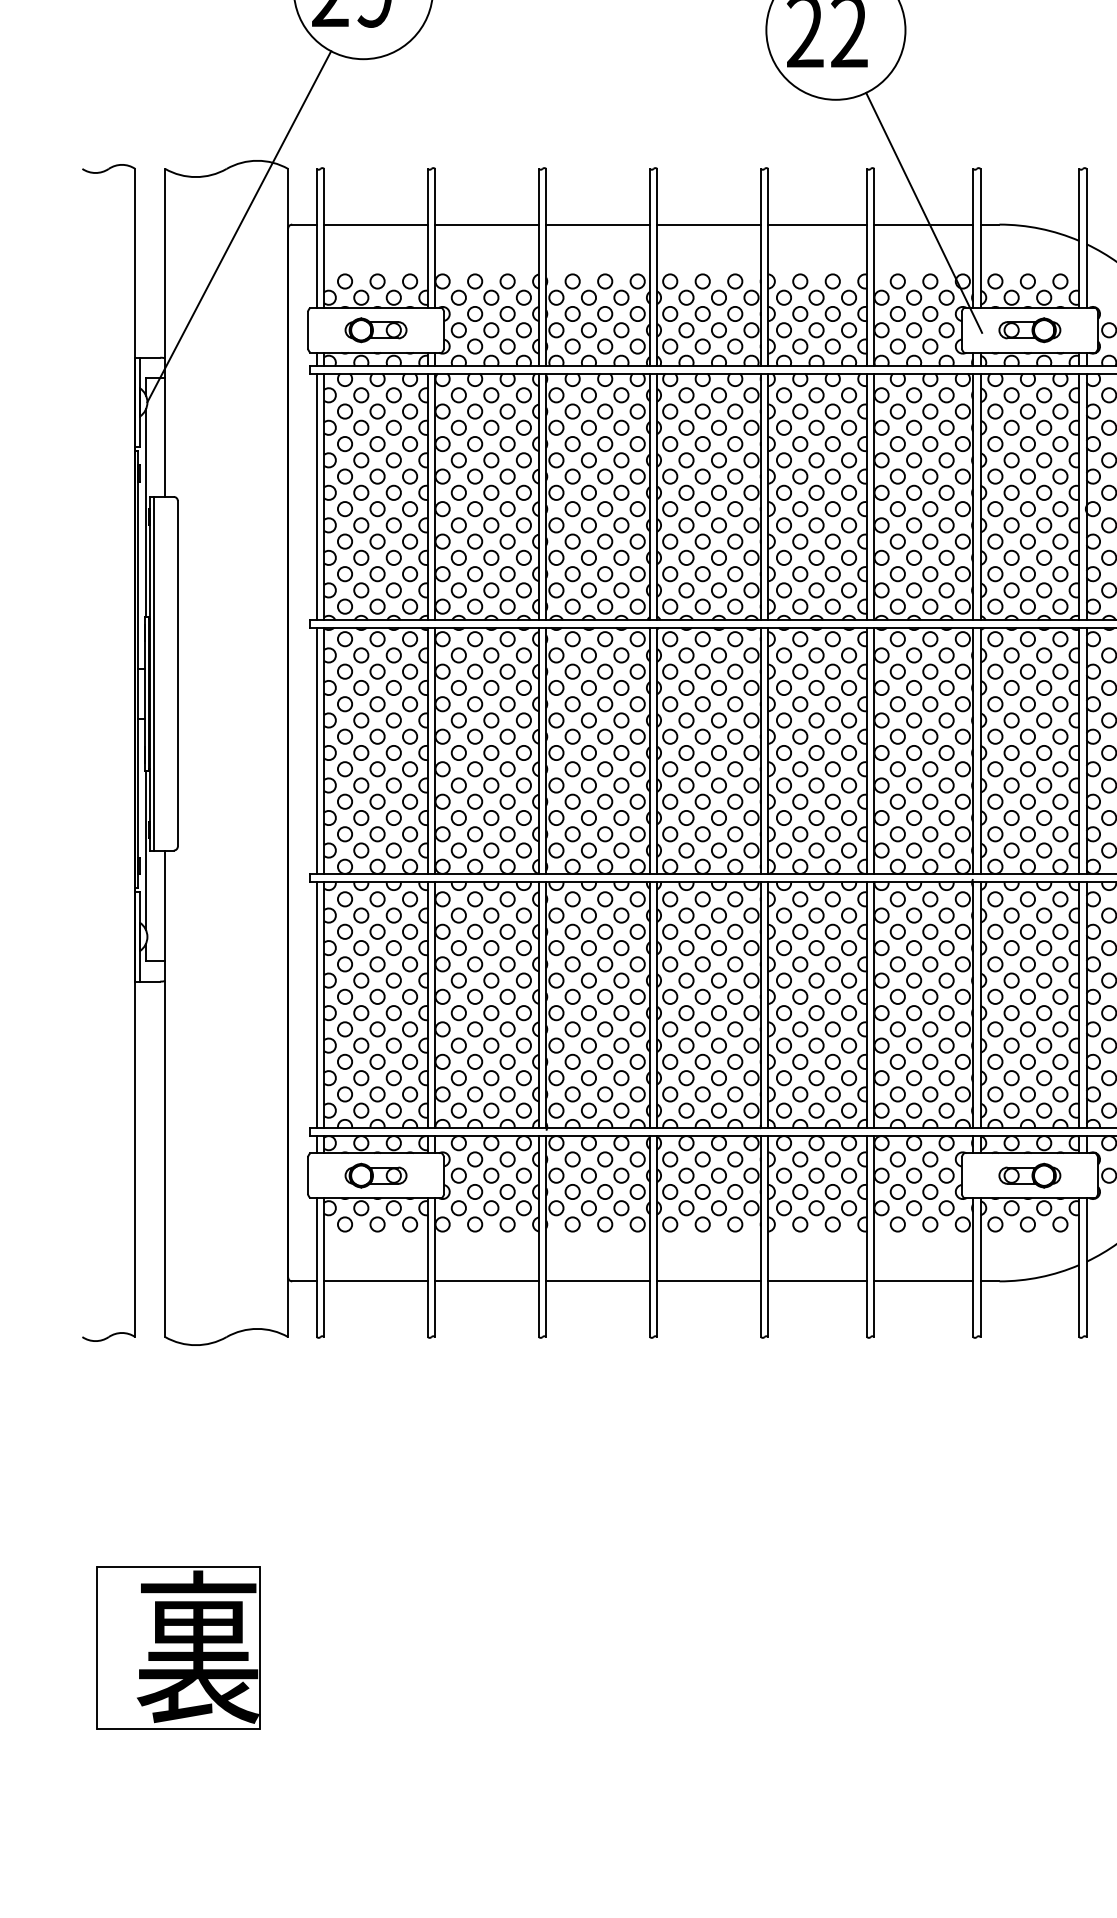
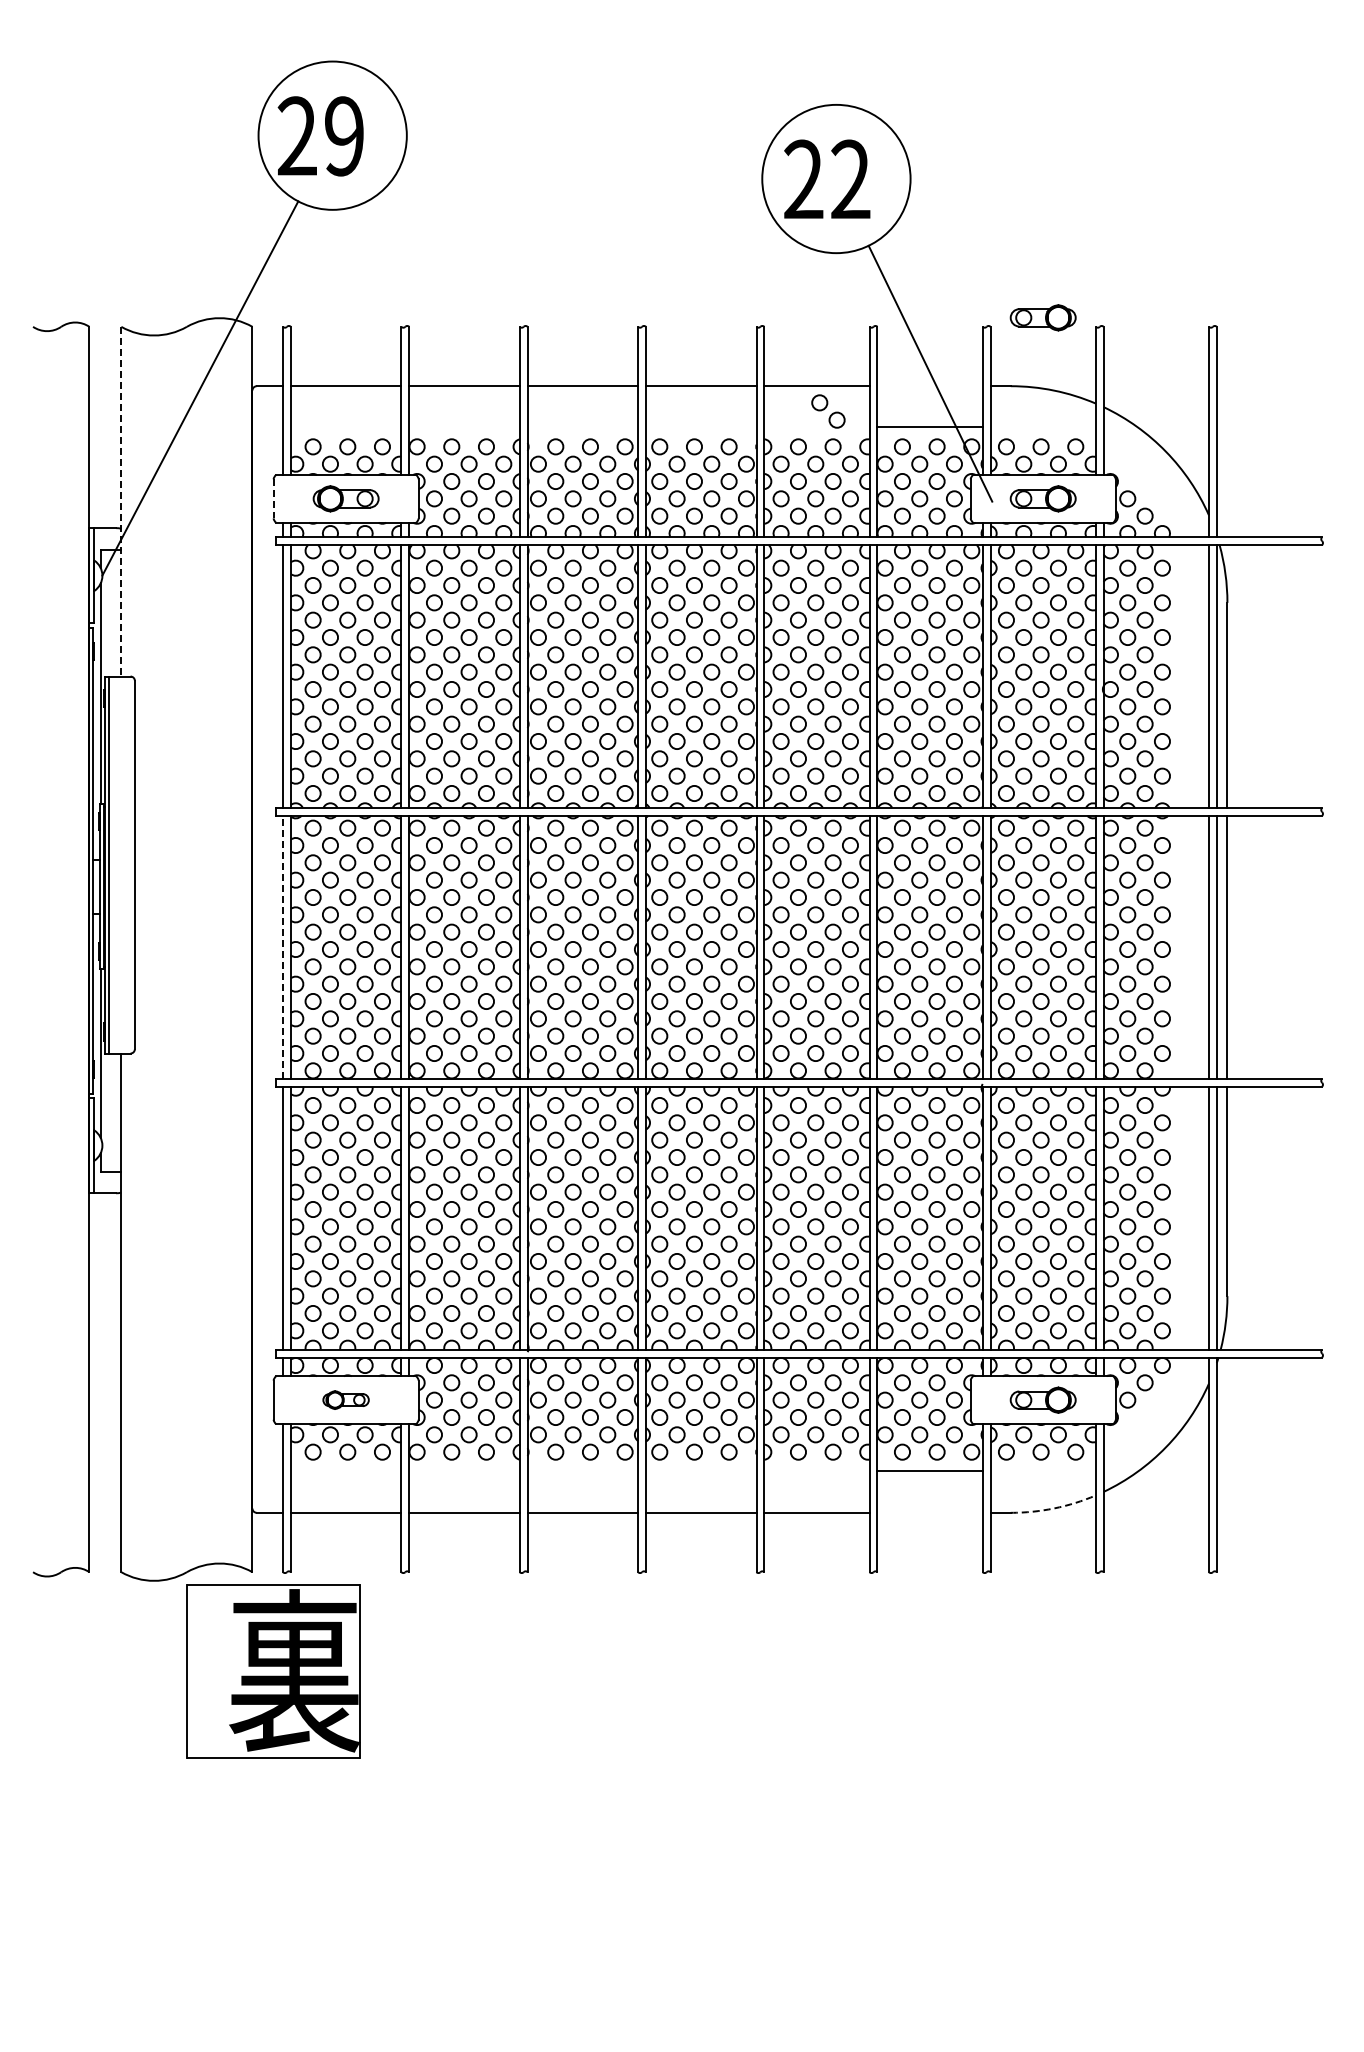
part: (1029, 160) -> (1042, 317), added
line: (923, 224) -> (929, 427), moved
part: (828, 248) -> (828, 411), added
line: (307, 330) -> (273, 499), solid -> dashed
line: (165, 332) -> (121, 501), solid -> dashed
line: (317, 751) -> (283, 947), solid -> dashed
part: (375, 1175) -> (345, 1399), size x0.7
arc: (1040, 1277) -> (1054, 1508), solid -> dashed
line: (923, 1281) -> (929, 1470), moved
part: (178, 1647) -> (273, 1671), moved

